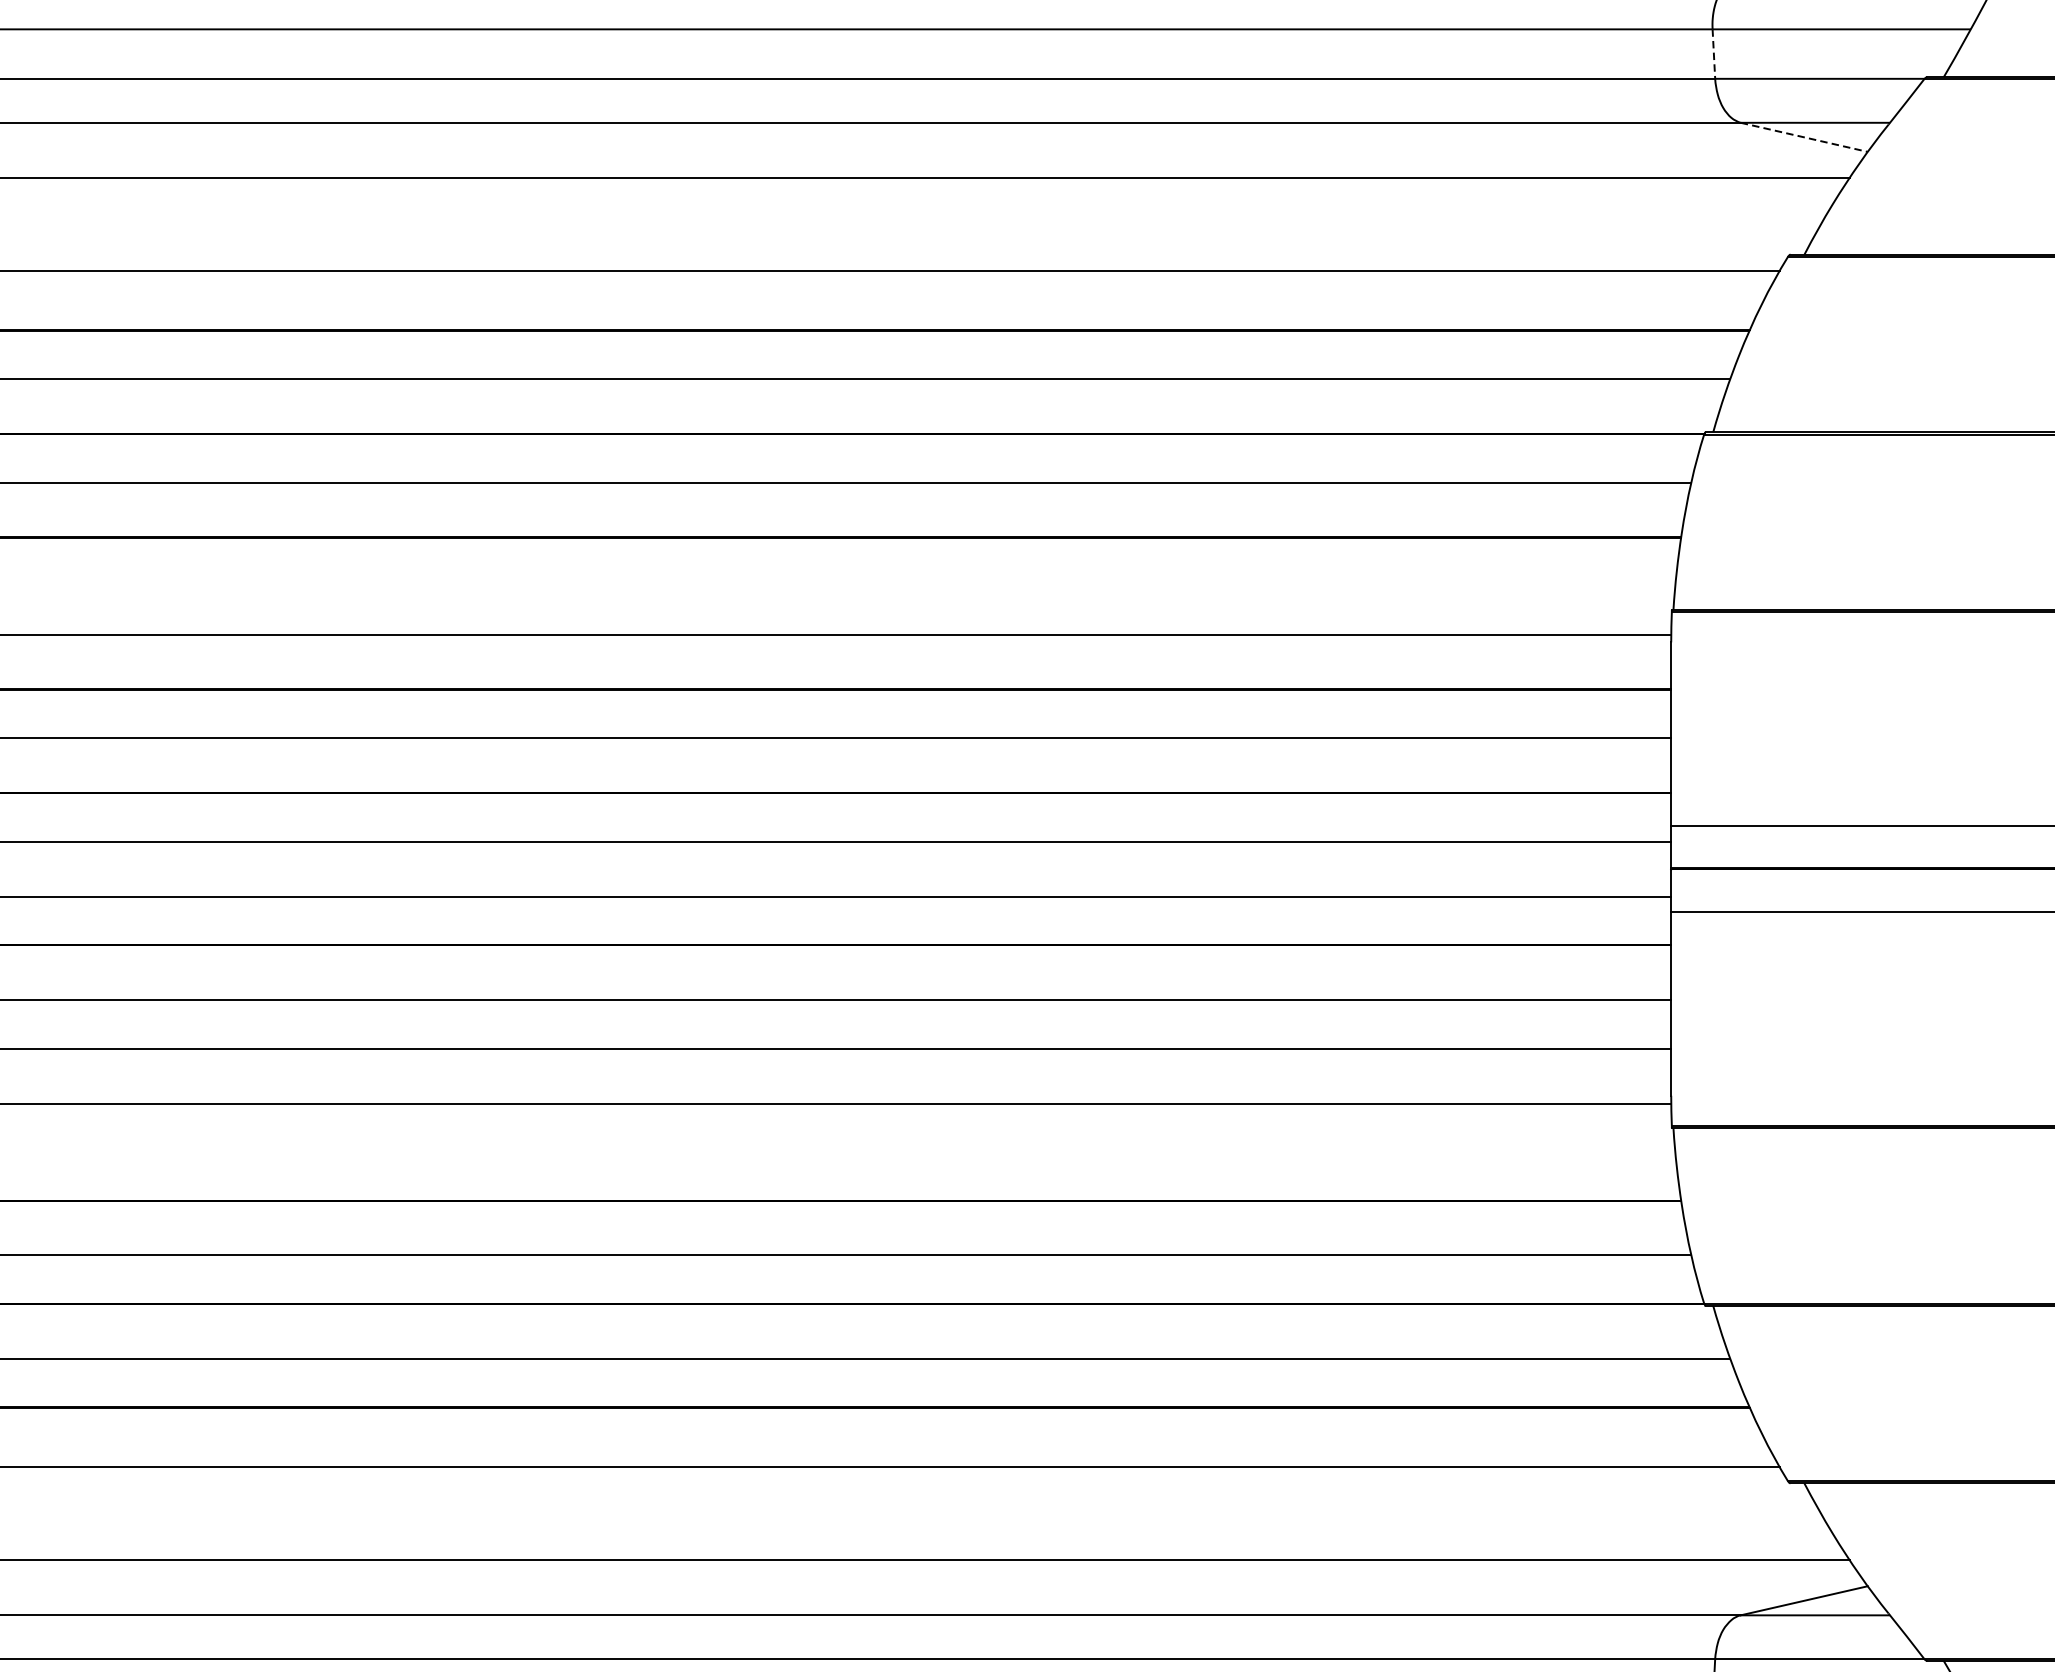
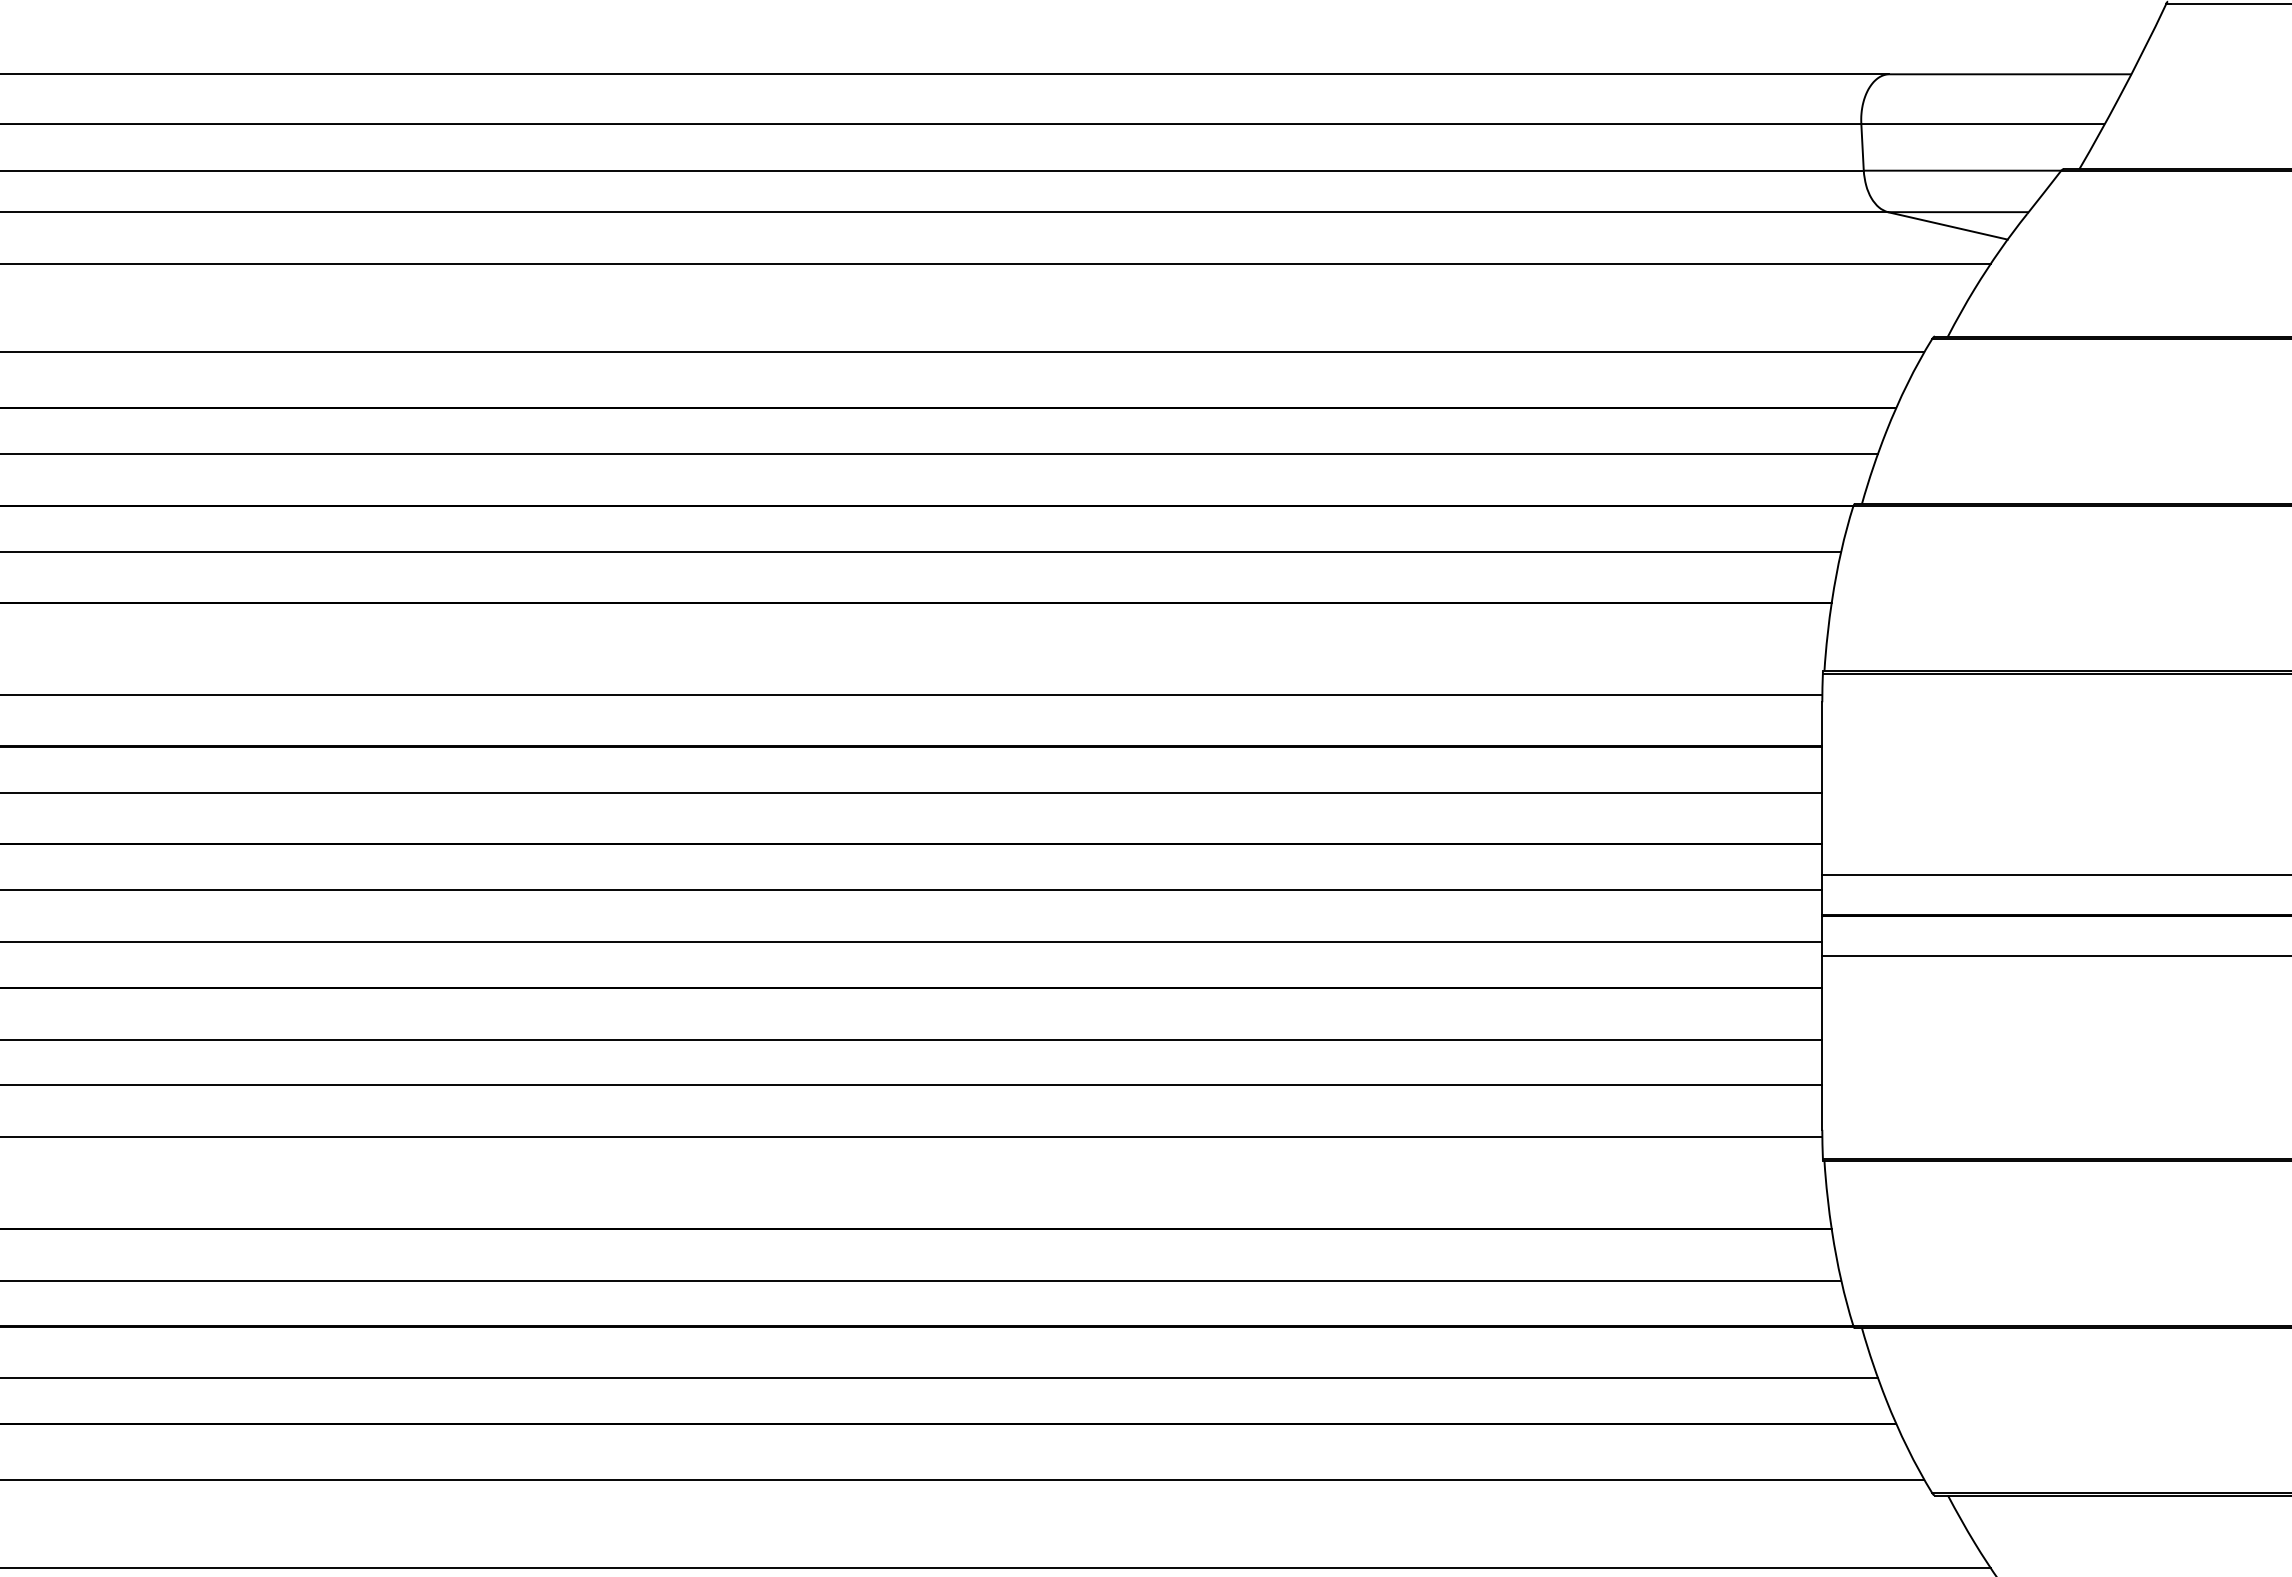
line: (1713, 54) -> (1862, 147), dashed -> solid
line: (1805, 138) -> (1948, 226), dashed -> solid

